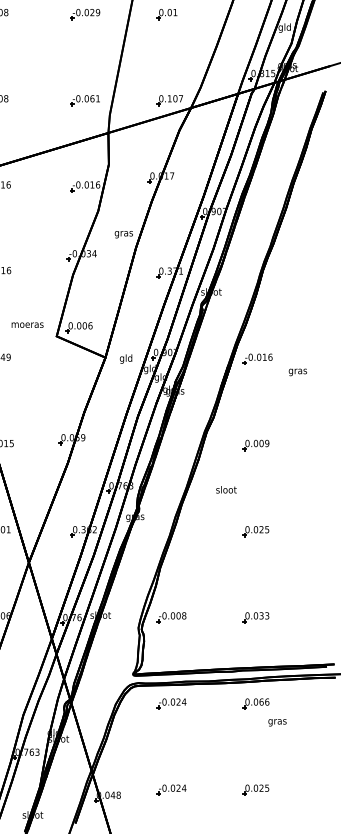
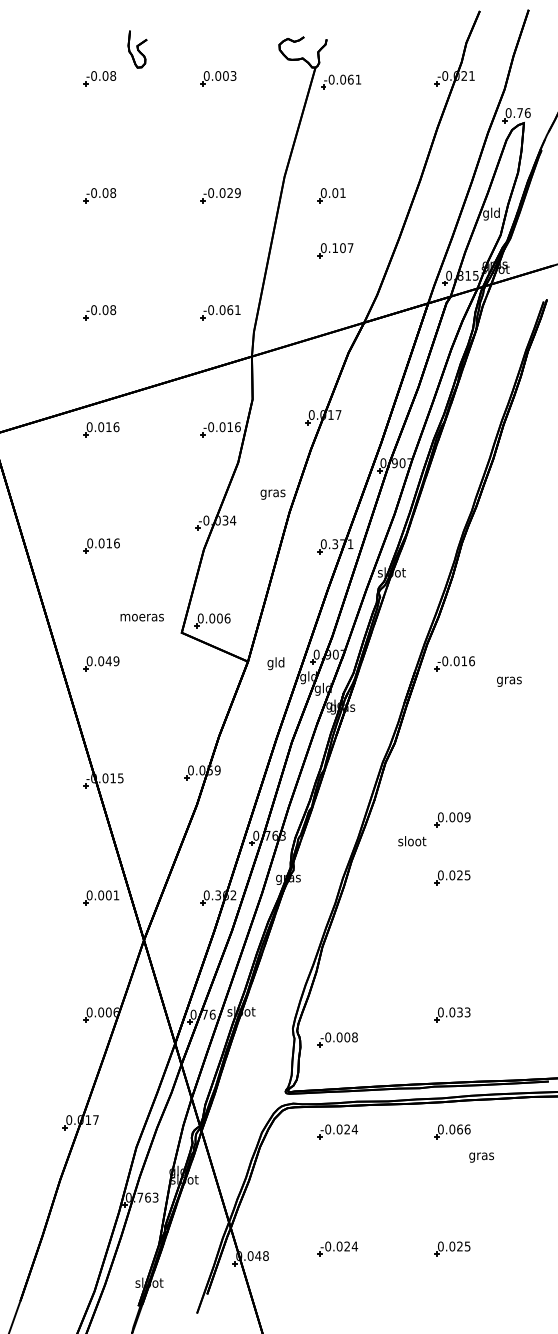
part: (169, 100) -> (335, 250), moved
part: (256, 445) -> (452, 819), moved
part: (256, 531) -> (452, 877), moved
part: (171, 617) -> (337, 1039), moved

